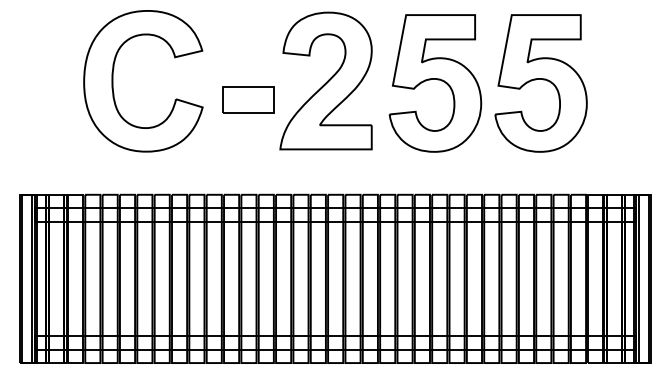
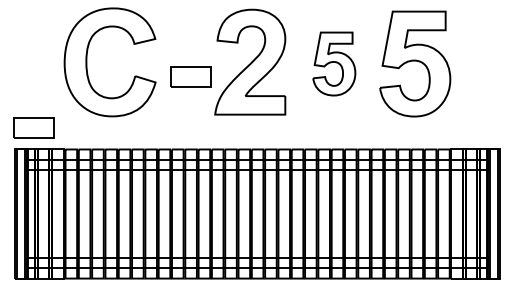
part: (435, 82) -> (334, 63), size x0.6
part: (43, 166) -> (33, 127), added

